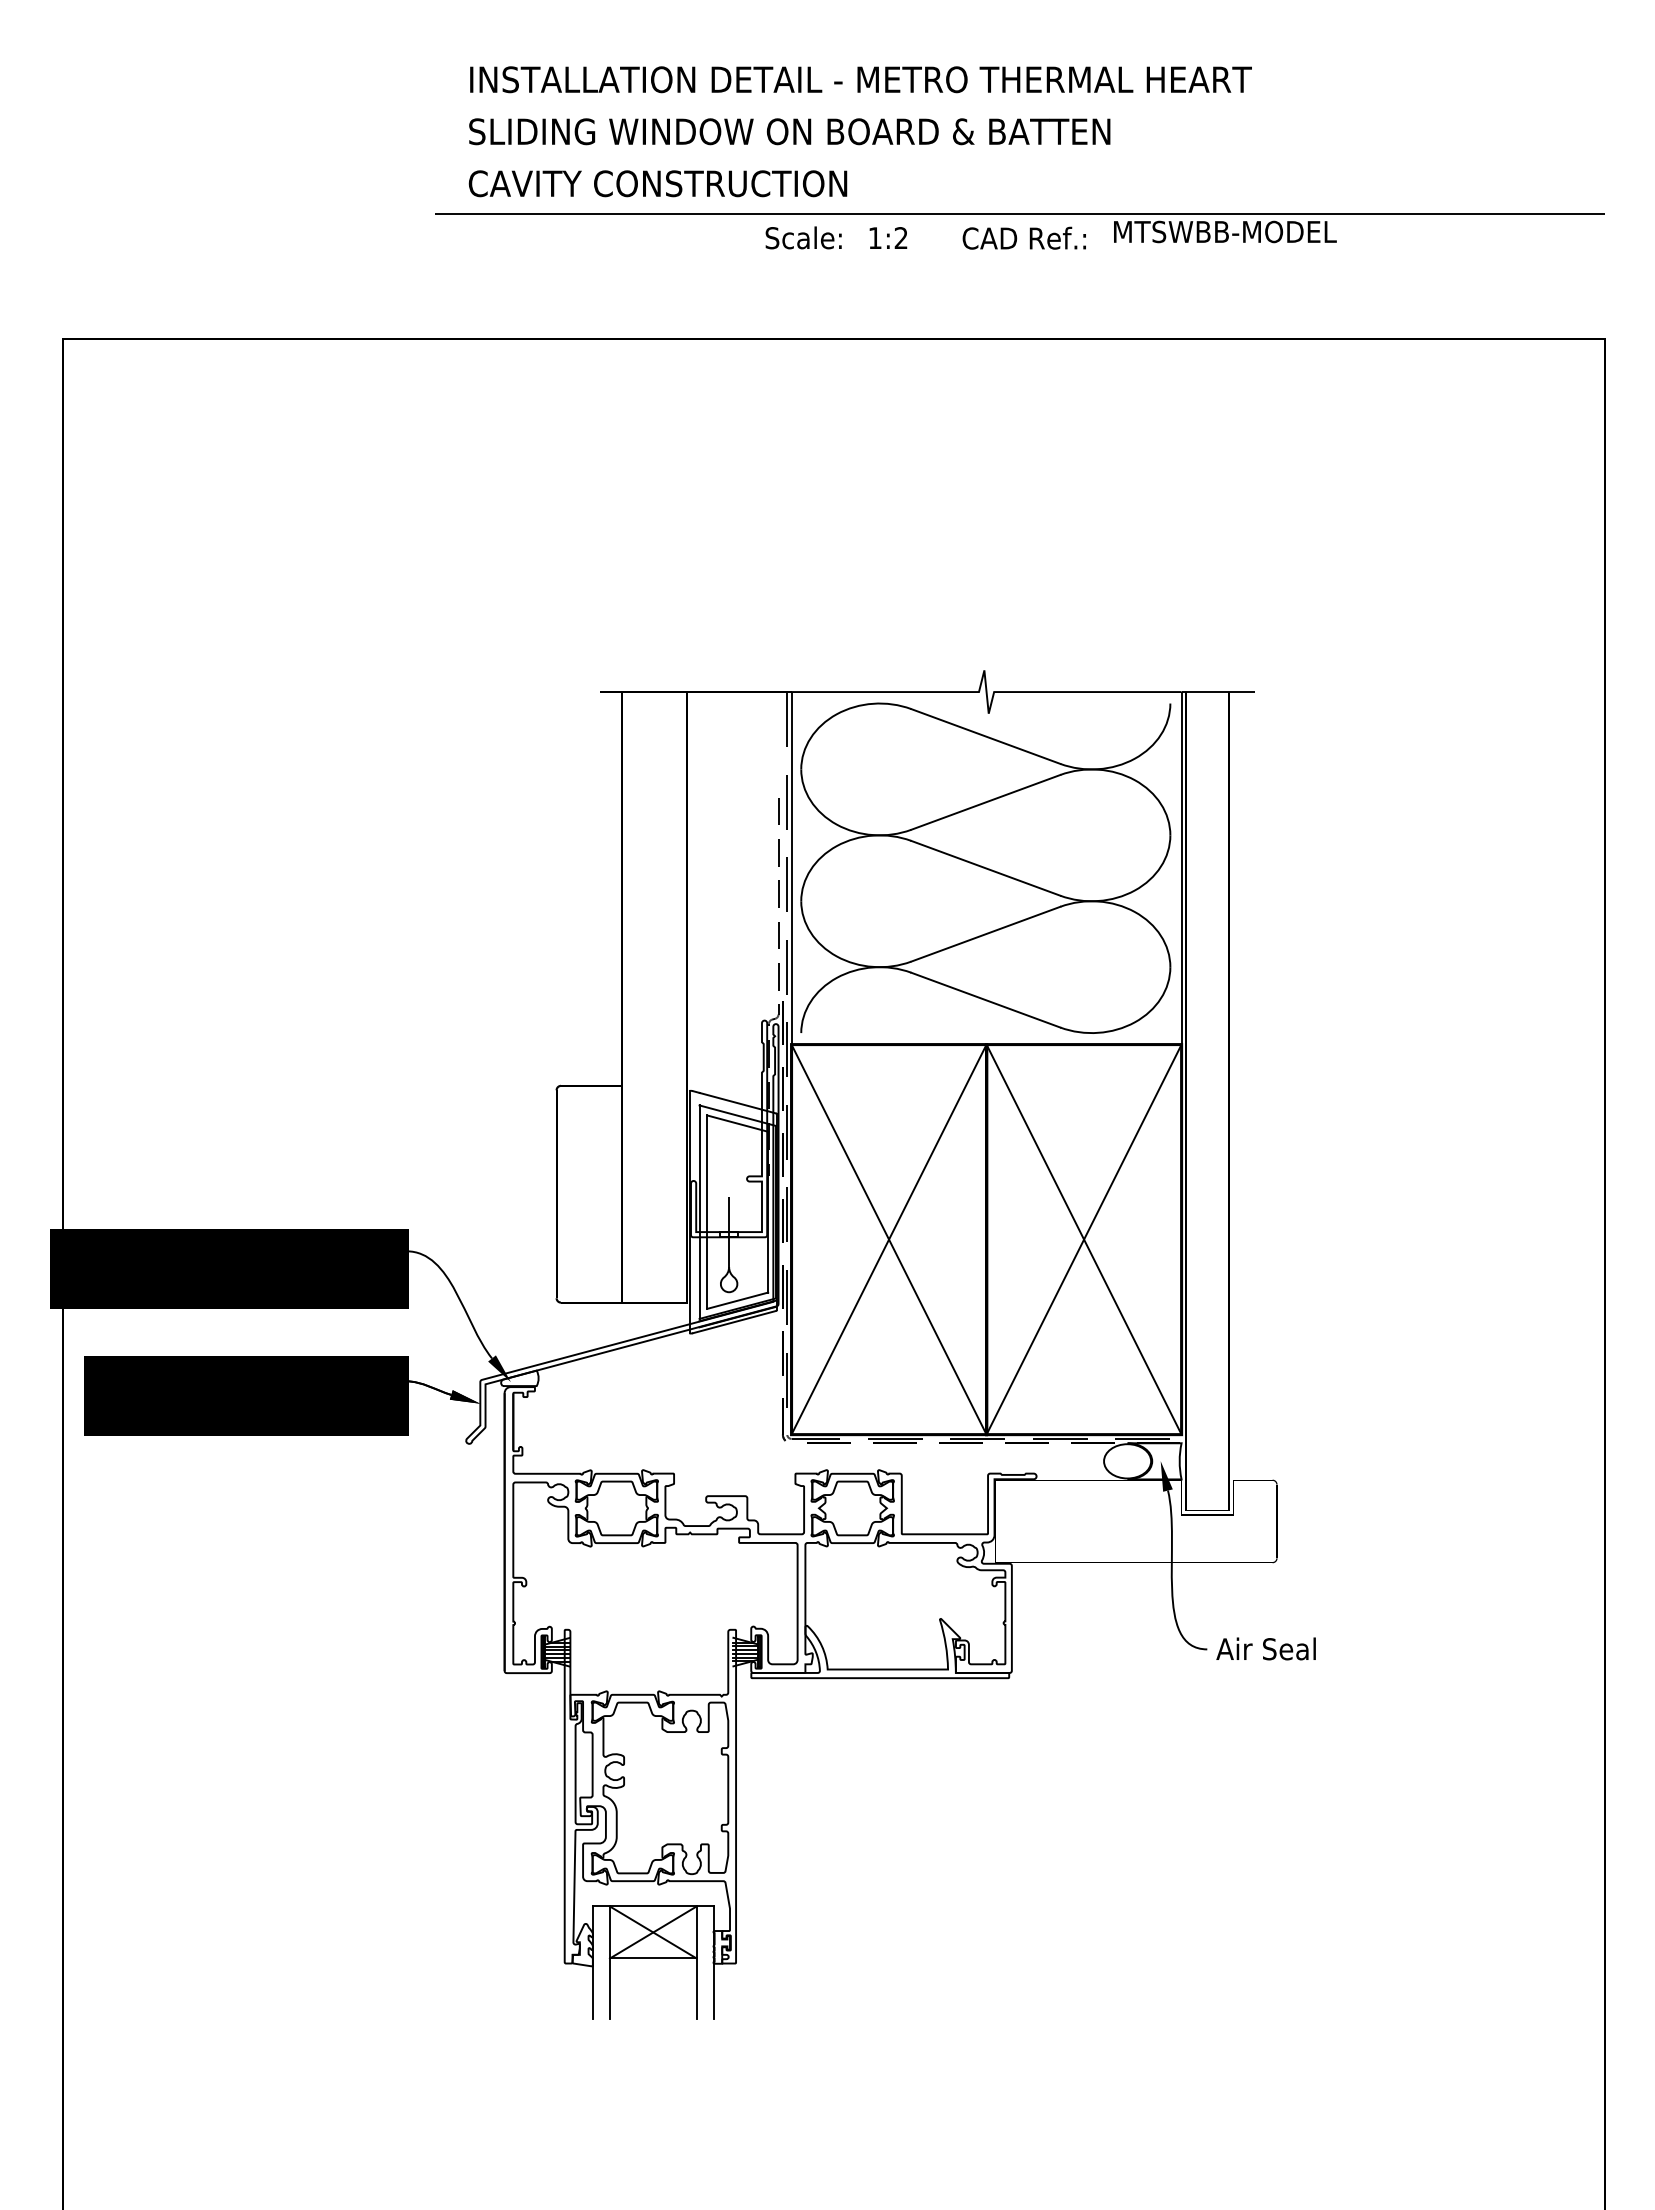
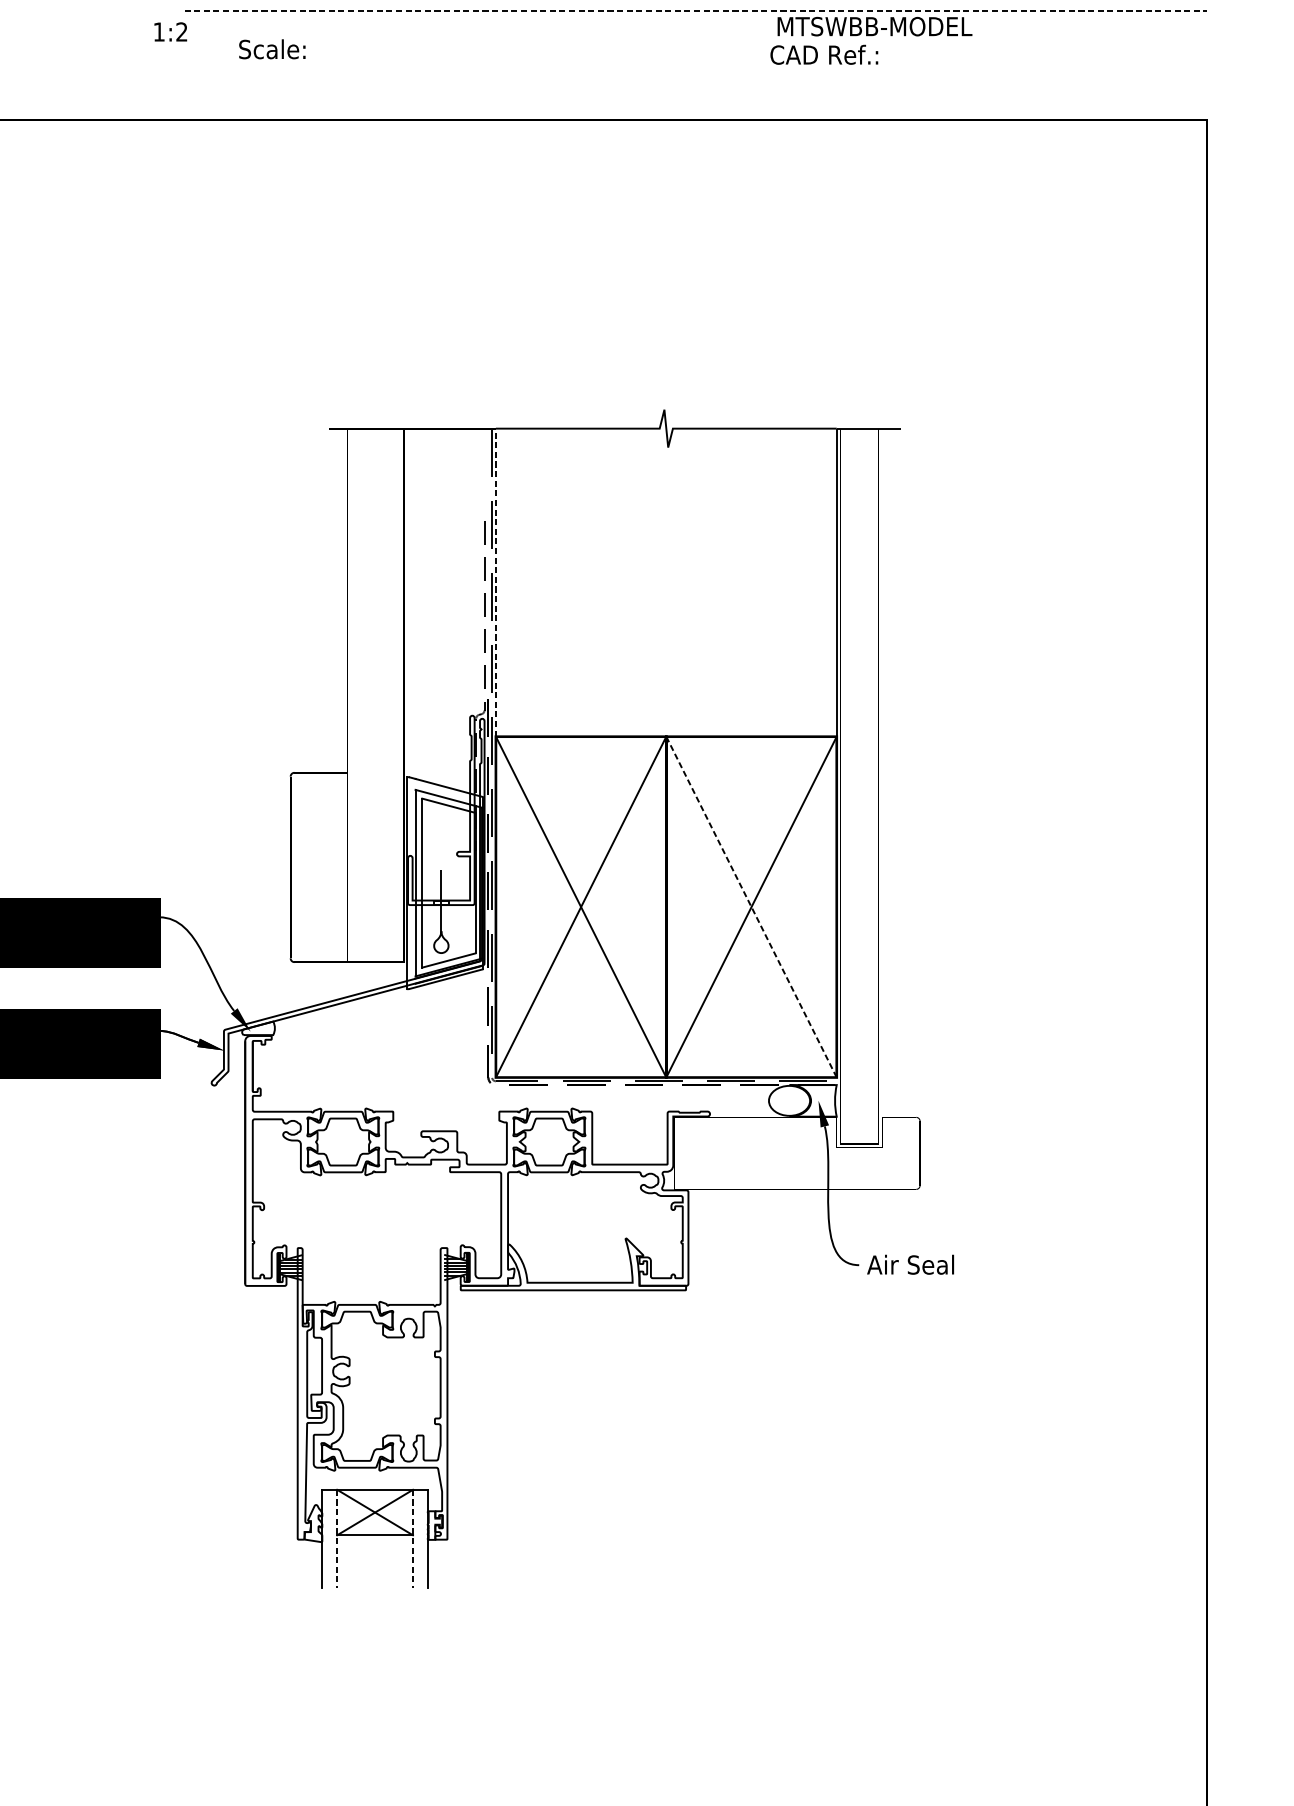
line: (1020, 214) -> (695, 11), solid -> dashed
text: (803, 237) -> (272, 48), moved
text: (888, 237) -> (170, 31), moved
text: (1023, 237) -> (823, 54), moved
line: (791, 867) -> (495, 581), solid -> dashed
part: (985, 867) -> (665, 581), removed
line: (1084, 1240) -> (751, 907), solid -> dashed
line: (609, 1963) -> (336, 1539), solid -> dashed
line: (696, 1963) -> (412, 1539), solid -> dashed

